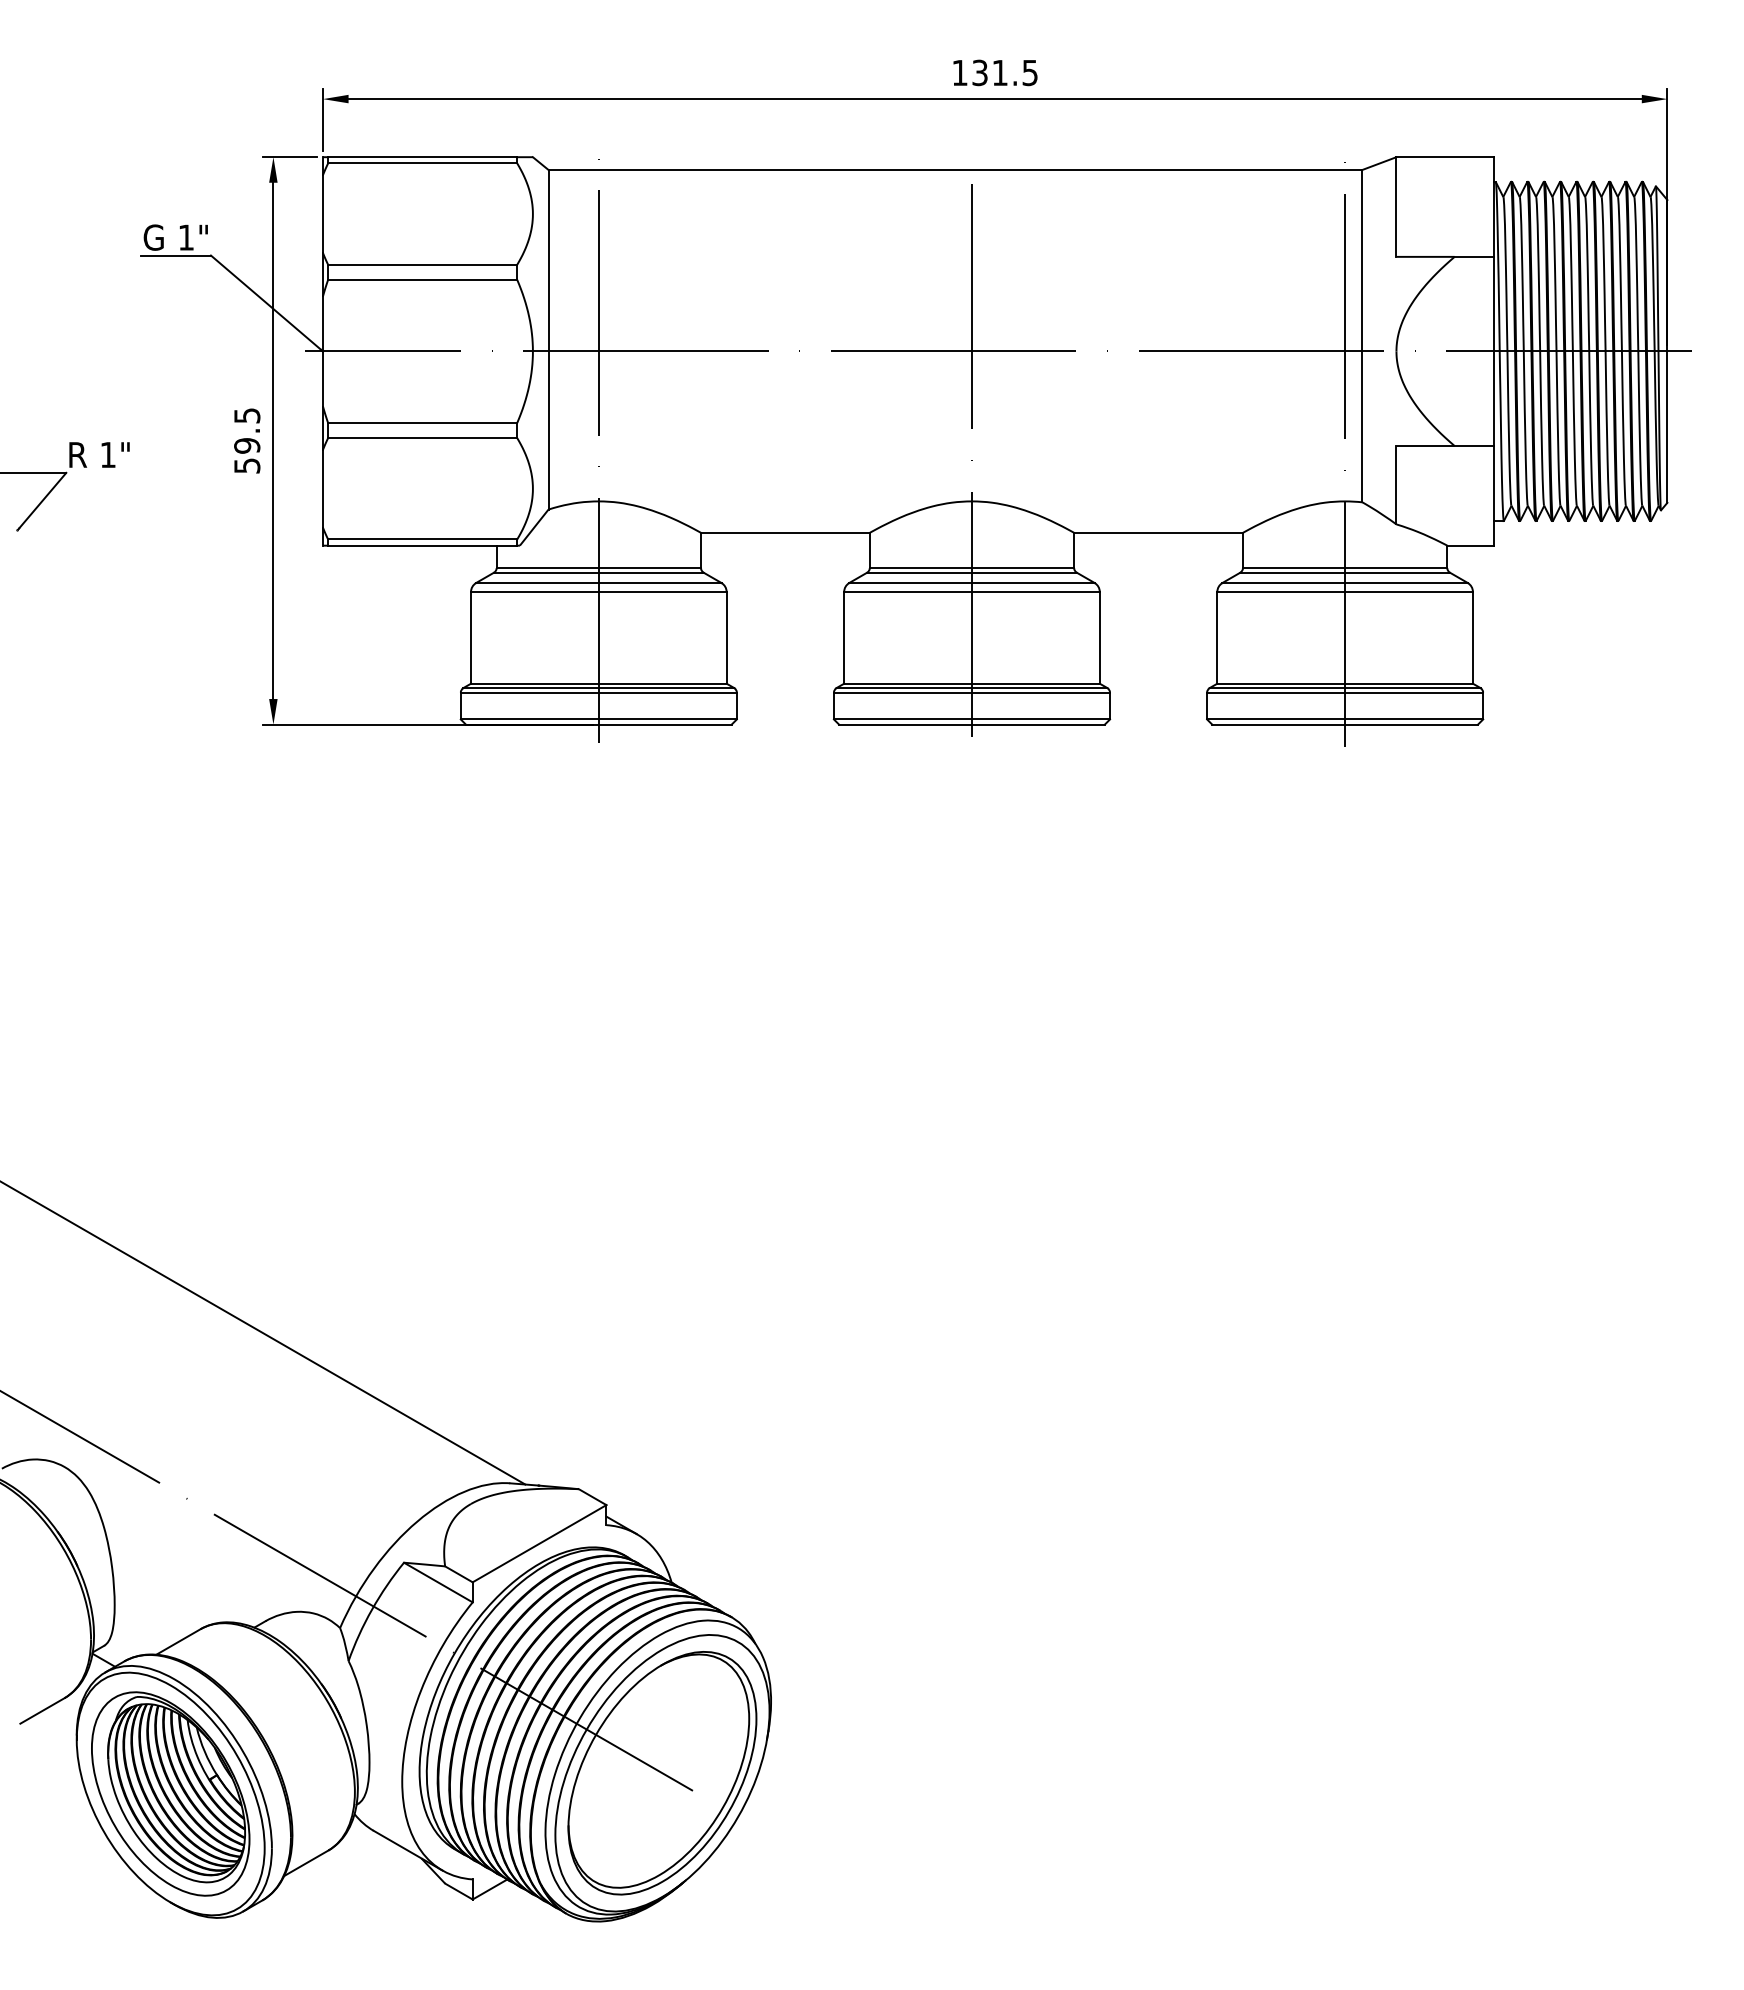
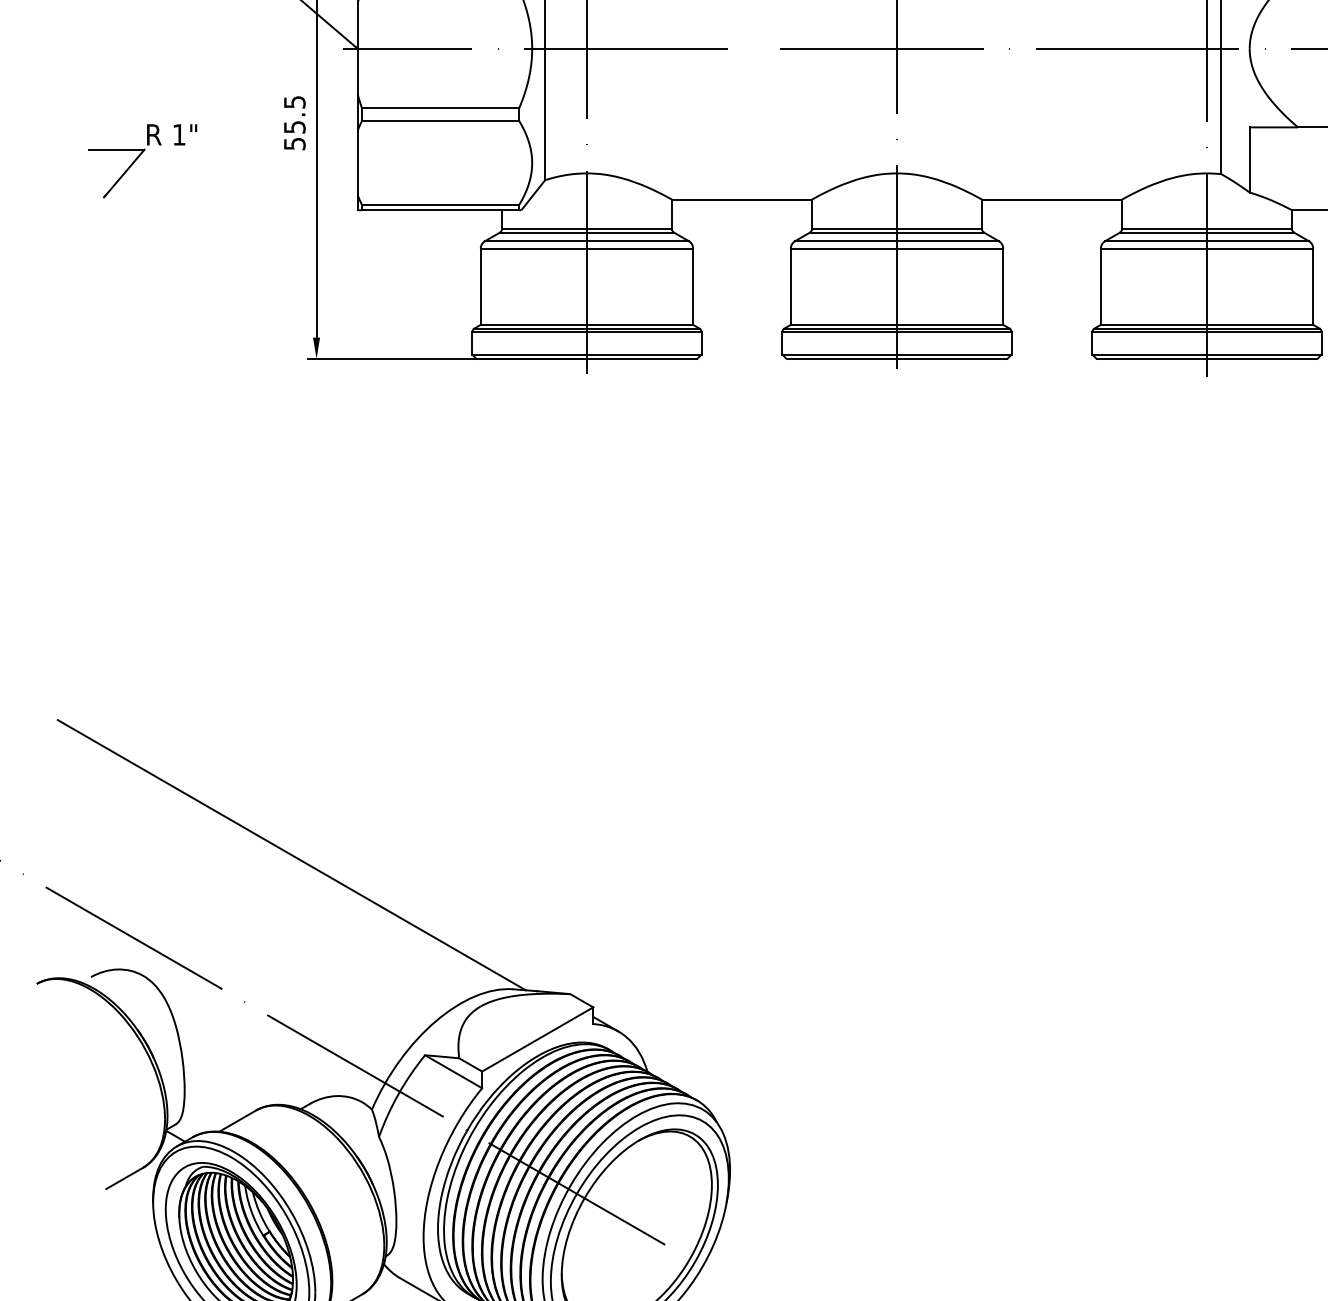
text: (247, 445) -> (295, 126), 59.5 -> 55.5

